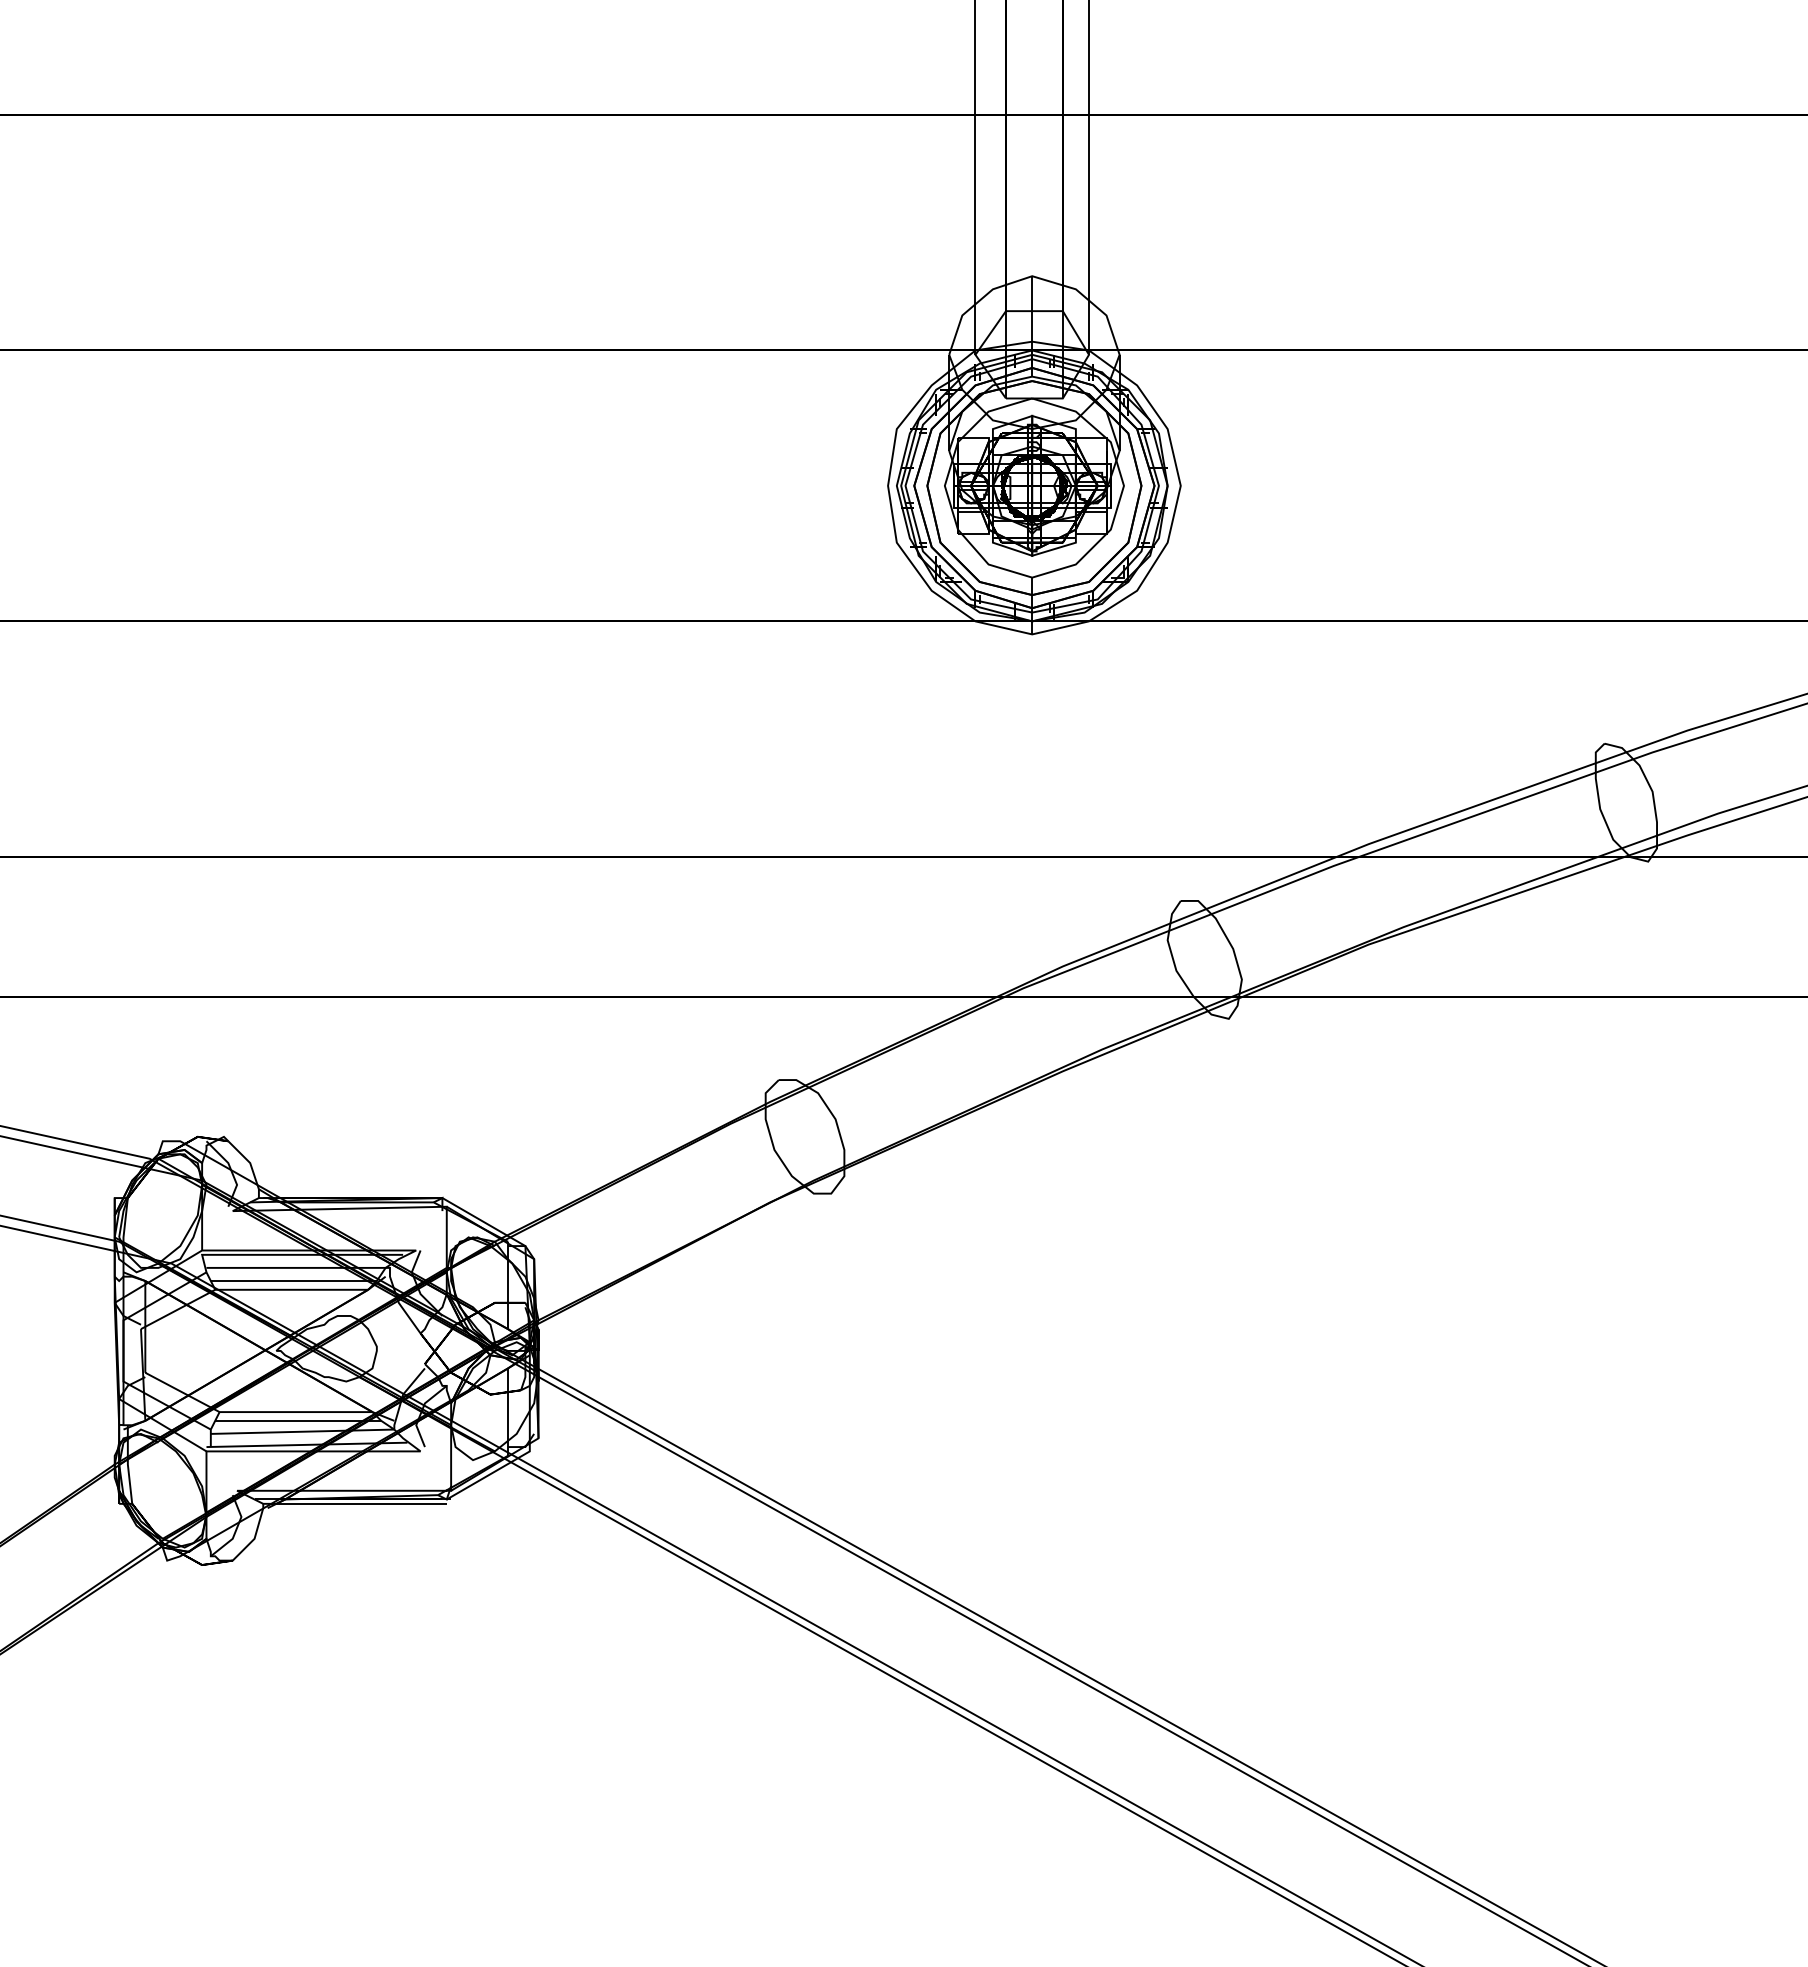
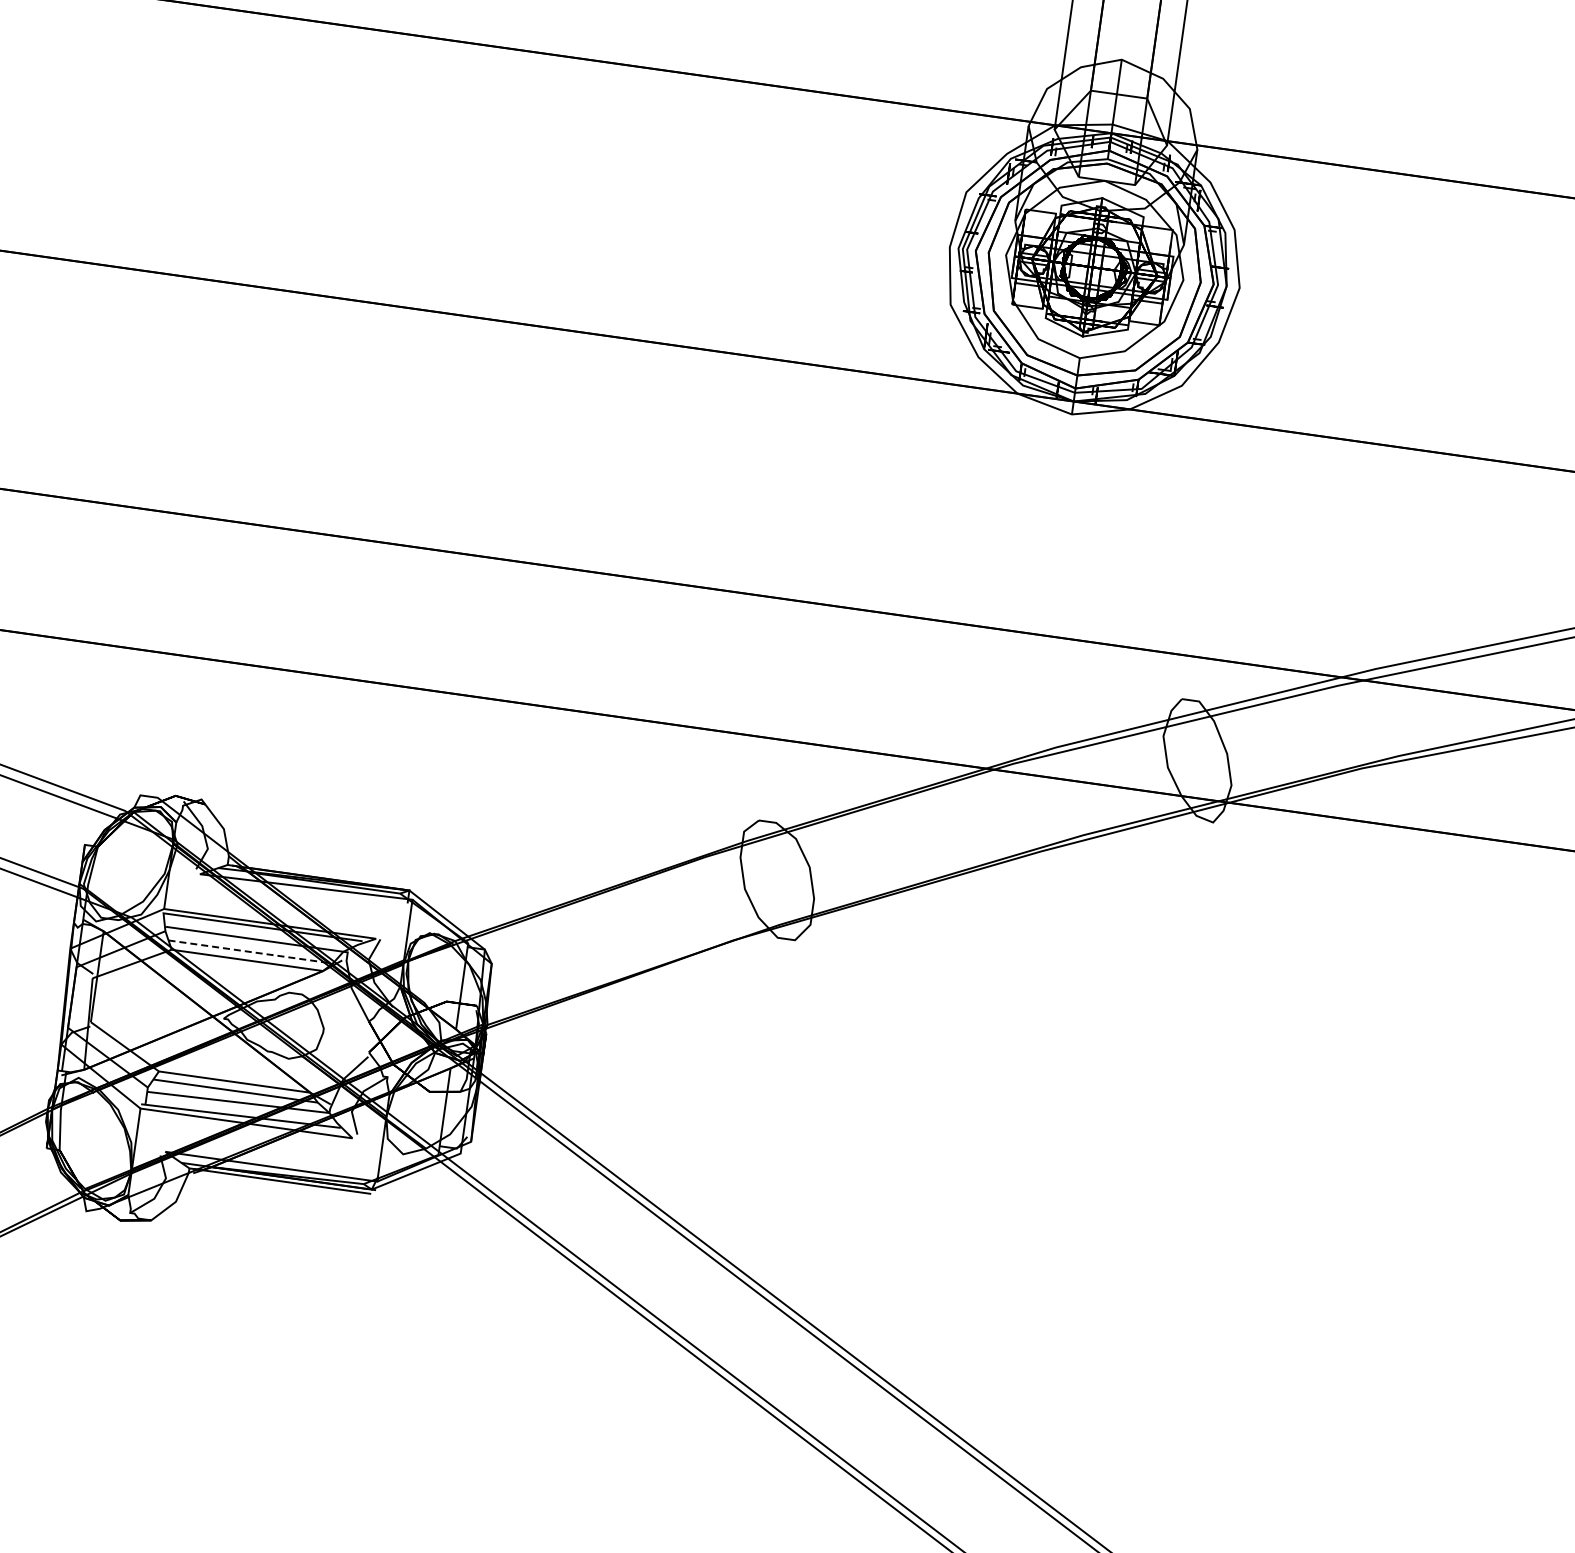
line: (294, 1281) -> (251, 952), solid -> dashed

